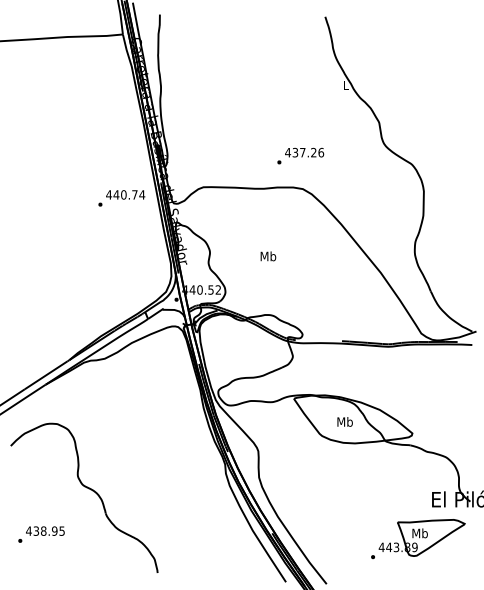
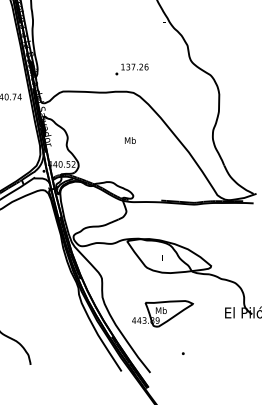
text: (288, 152) -> (123, 66), 437.26 -> 137.26
text: (268, 256) -> (130, 140), moved
text: (344, 421) -> (163, 257), Mb -> L
part: (421, 537) -> (162, 313), moved

